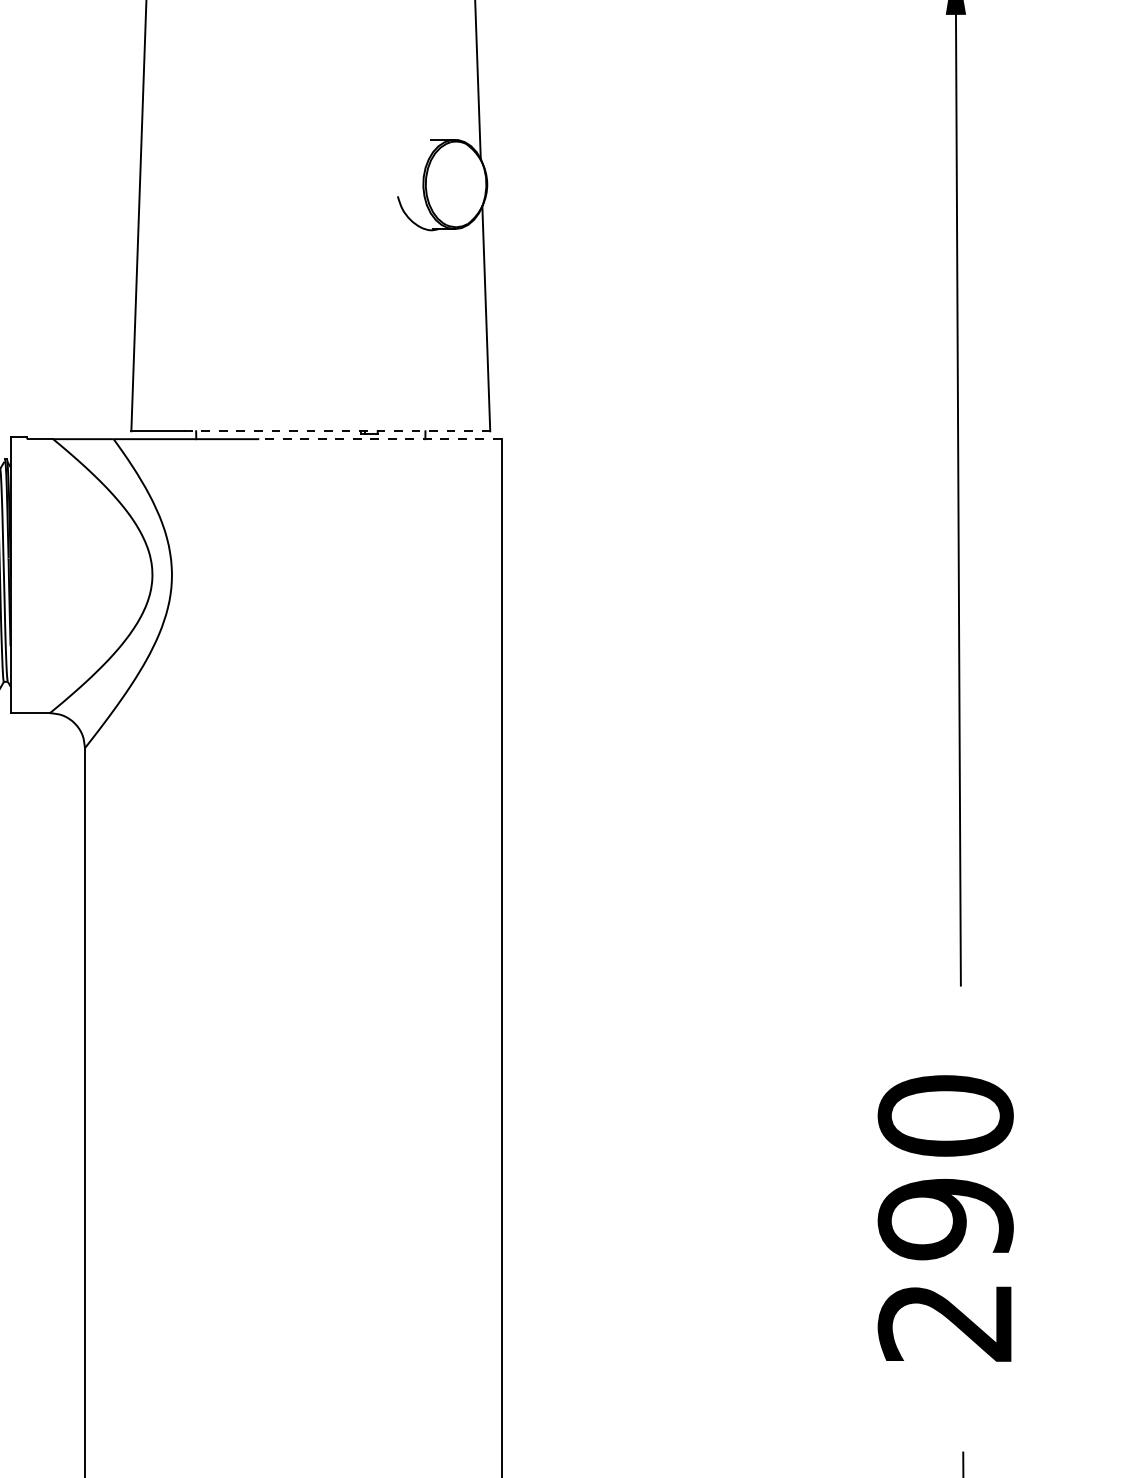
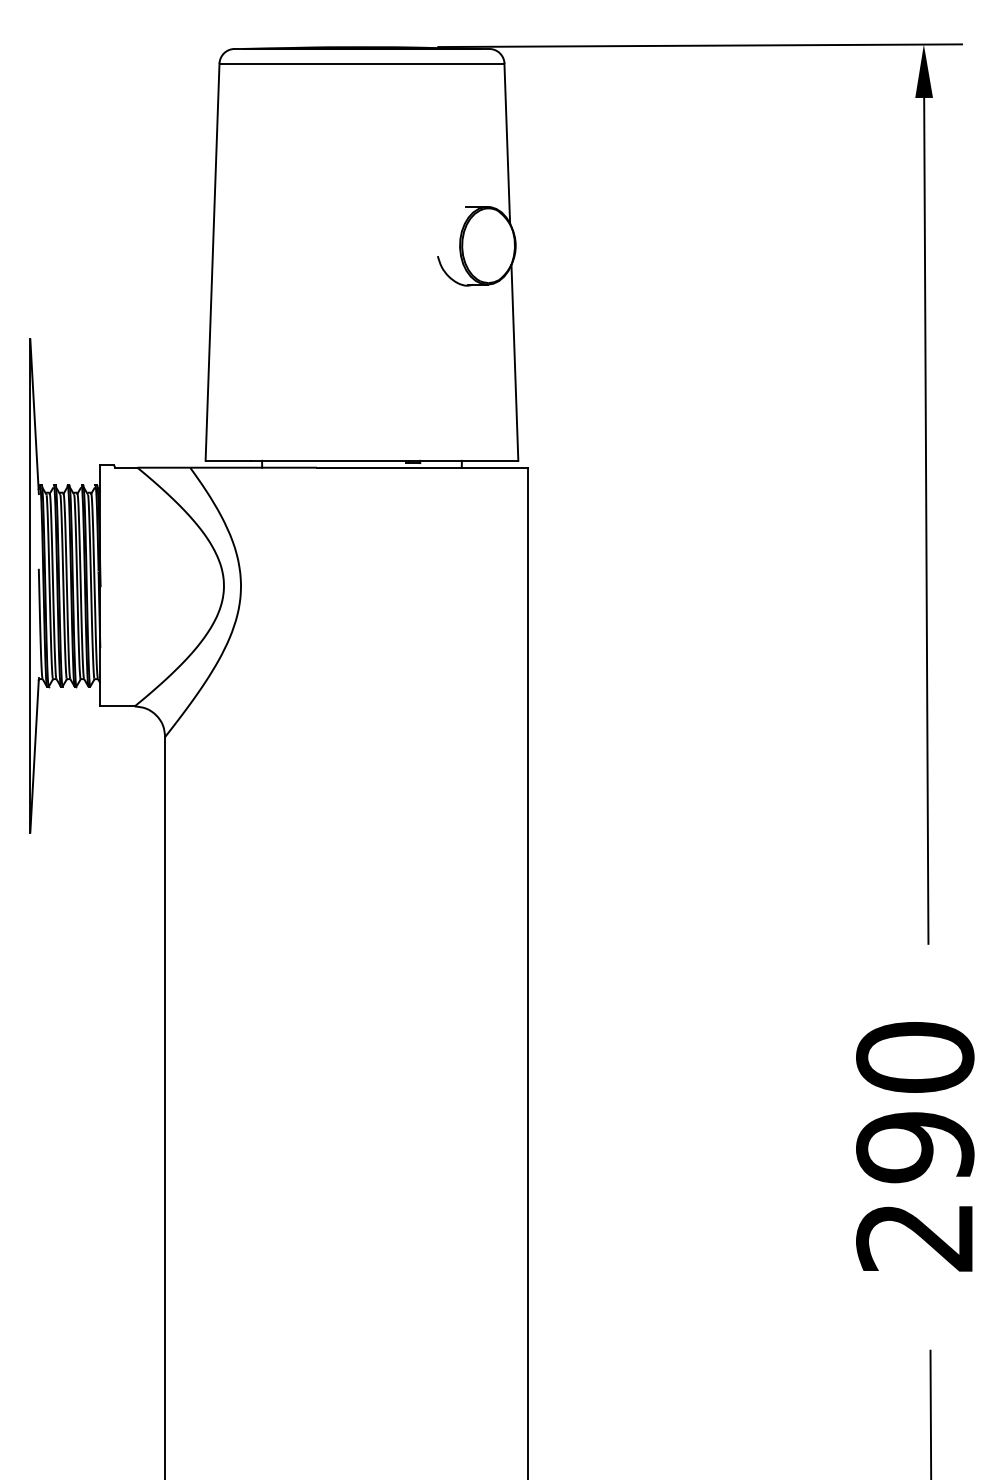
line: (337, 430) -> (385, 460), dashed -> solid
line: (380, 438) -> (422, 467), dashed -> solid

